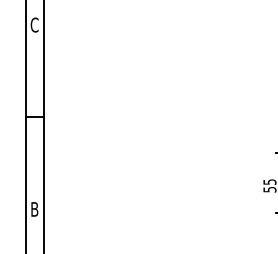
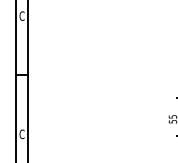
text: (33, 209) -> (21, 134), B -> C

